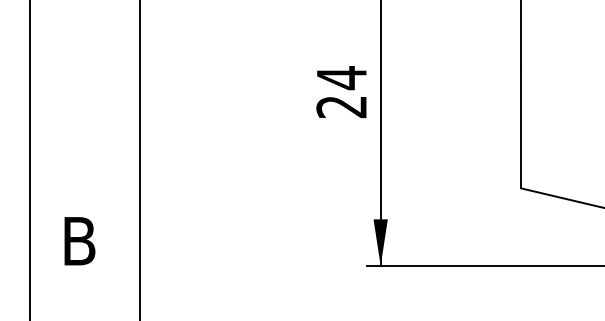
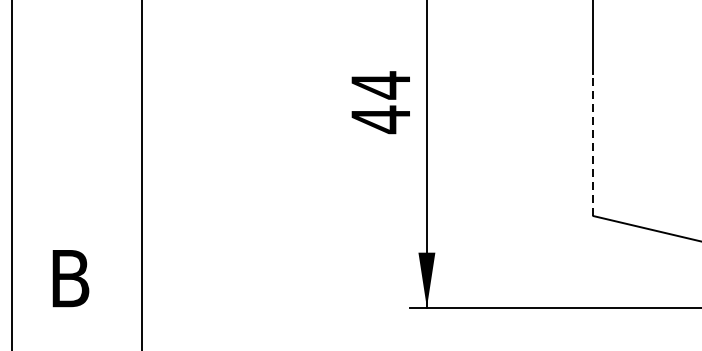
text: (341, 107) -> (380, 120), 24 -> 44
line: (521, 128) -> (593, 145), solid -> dashed

